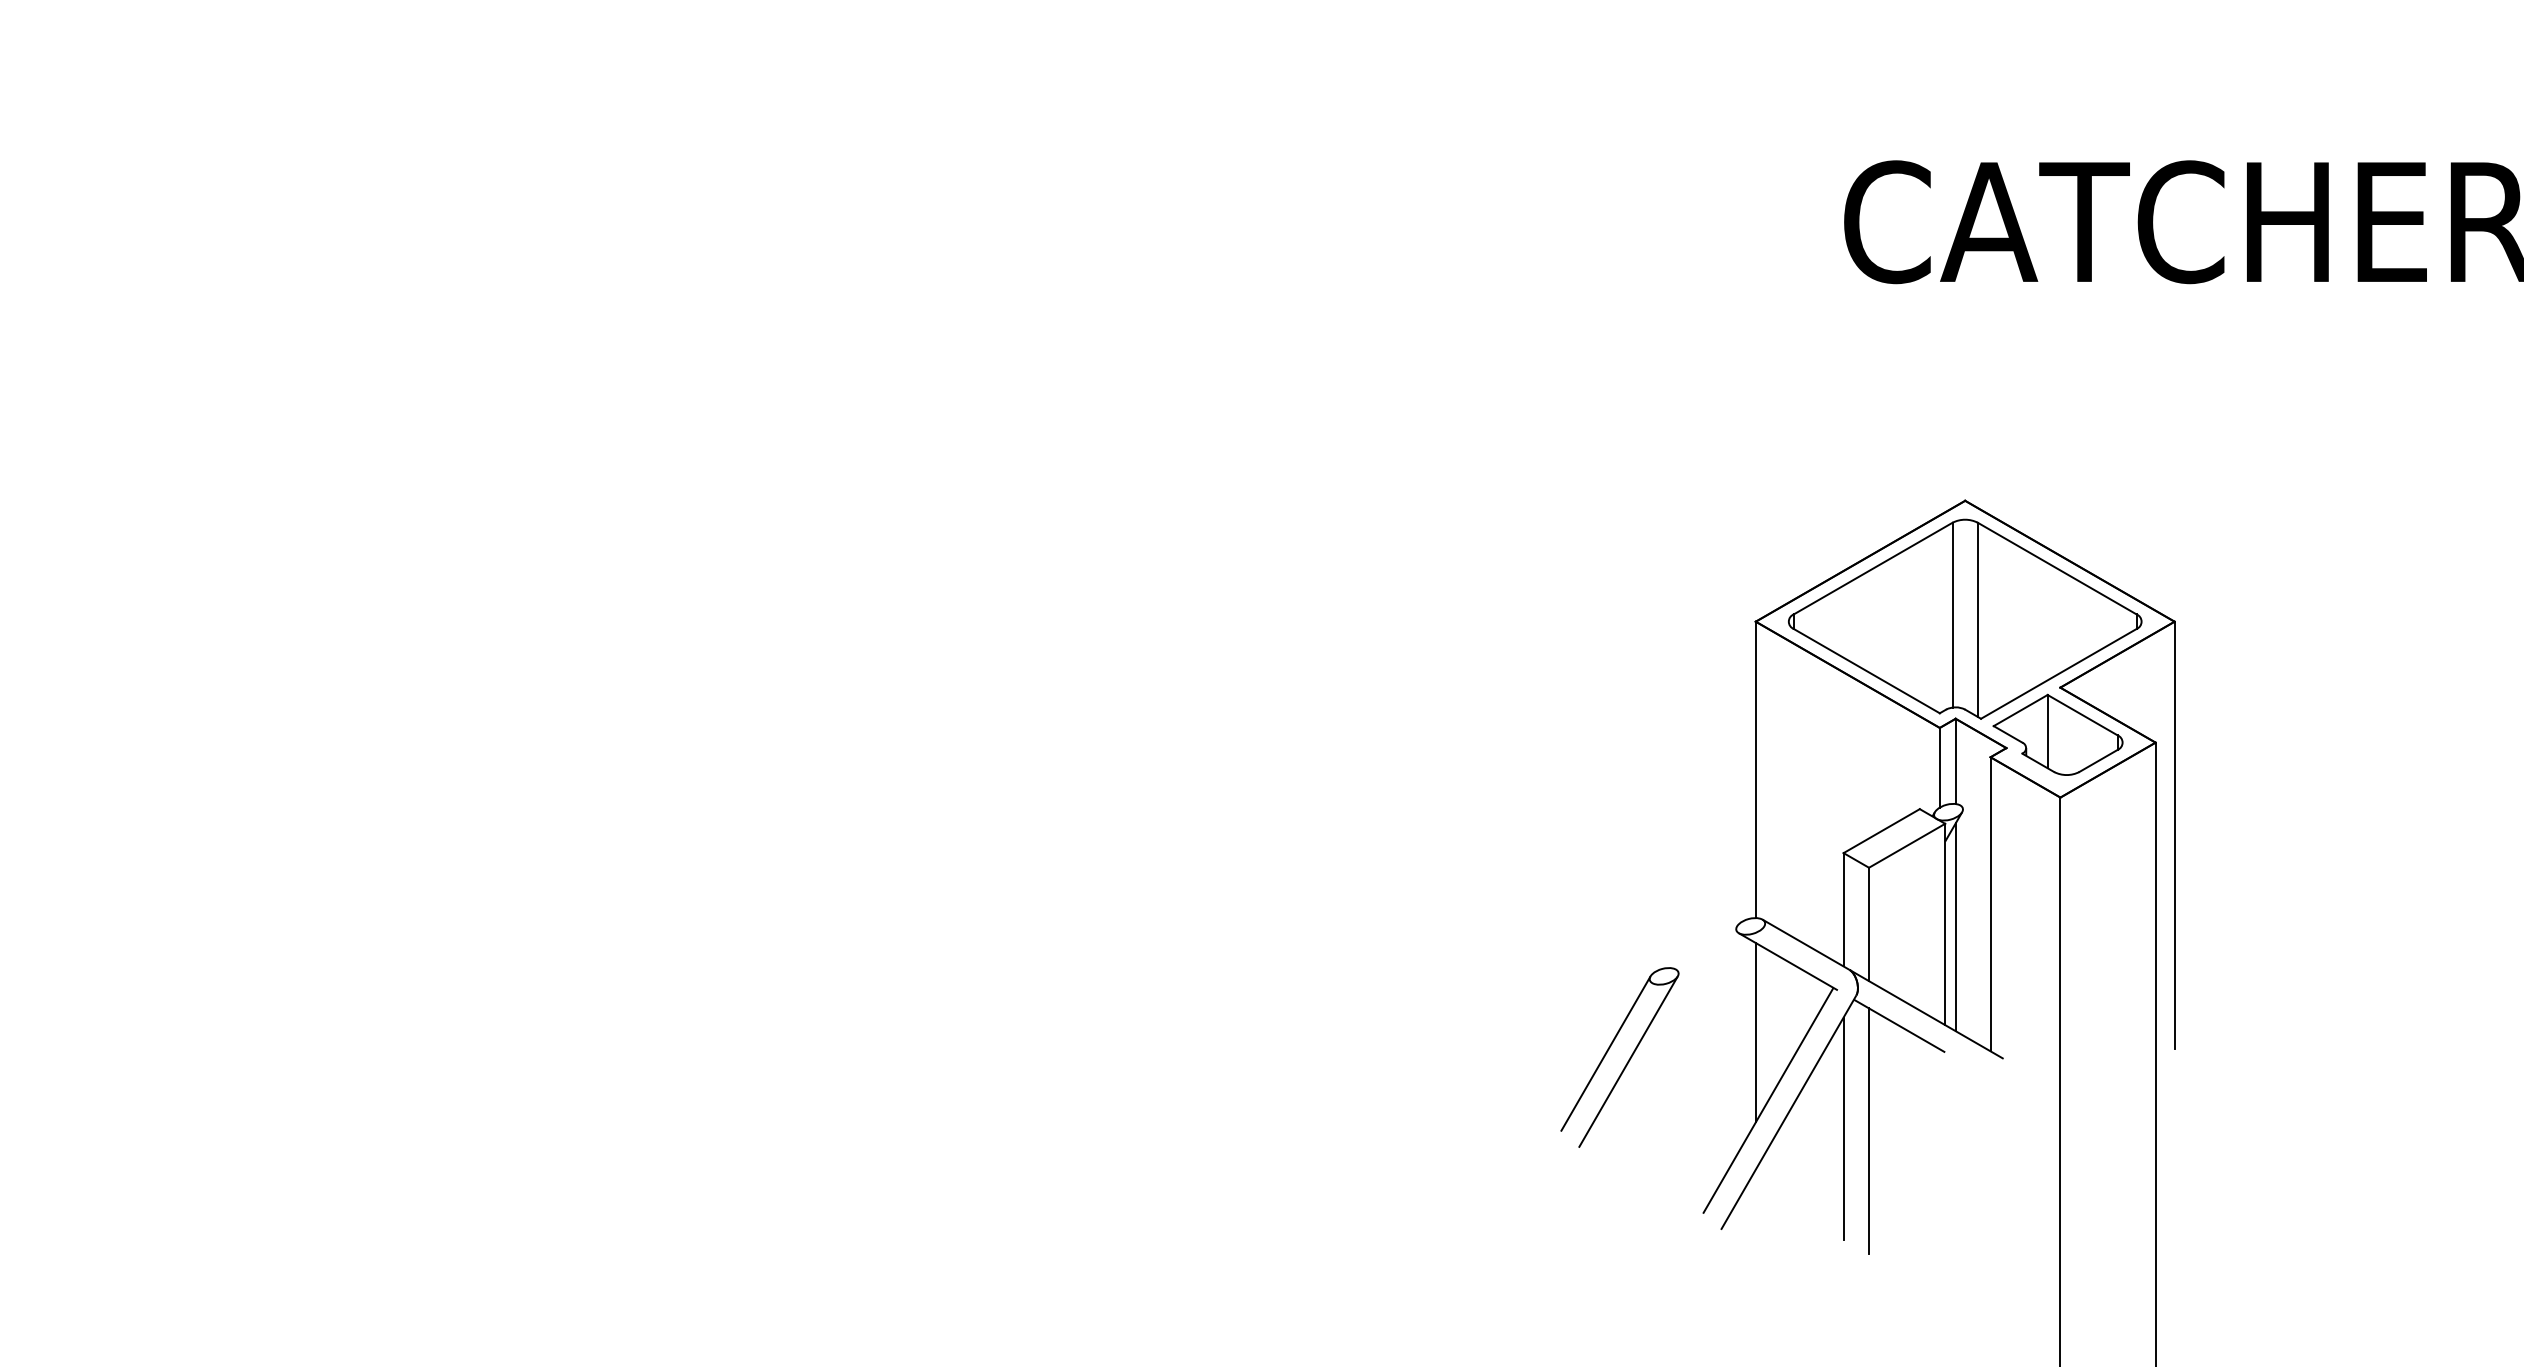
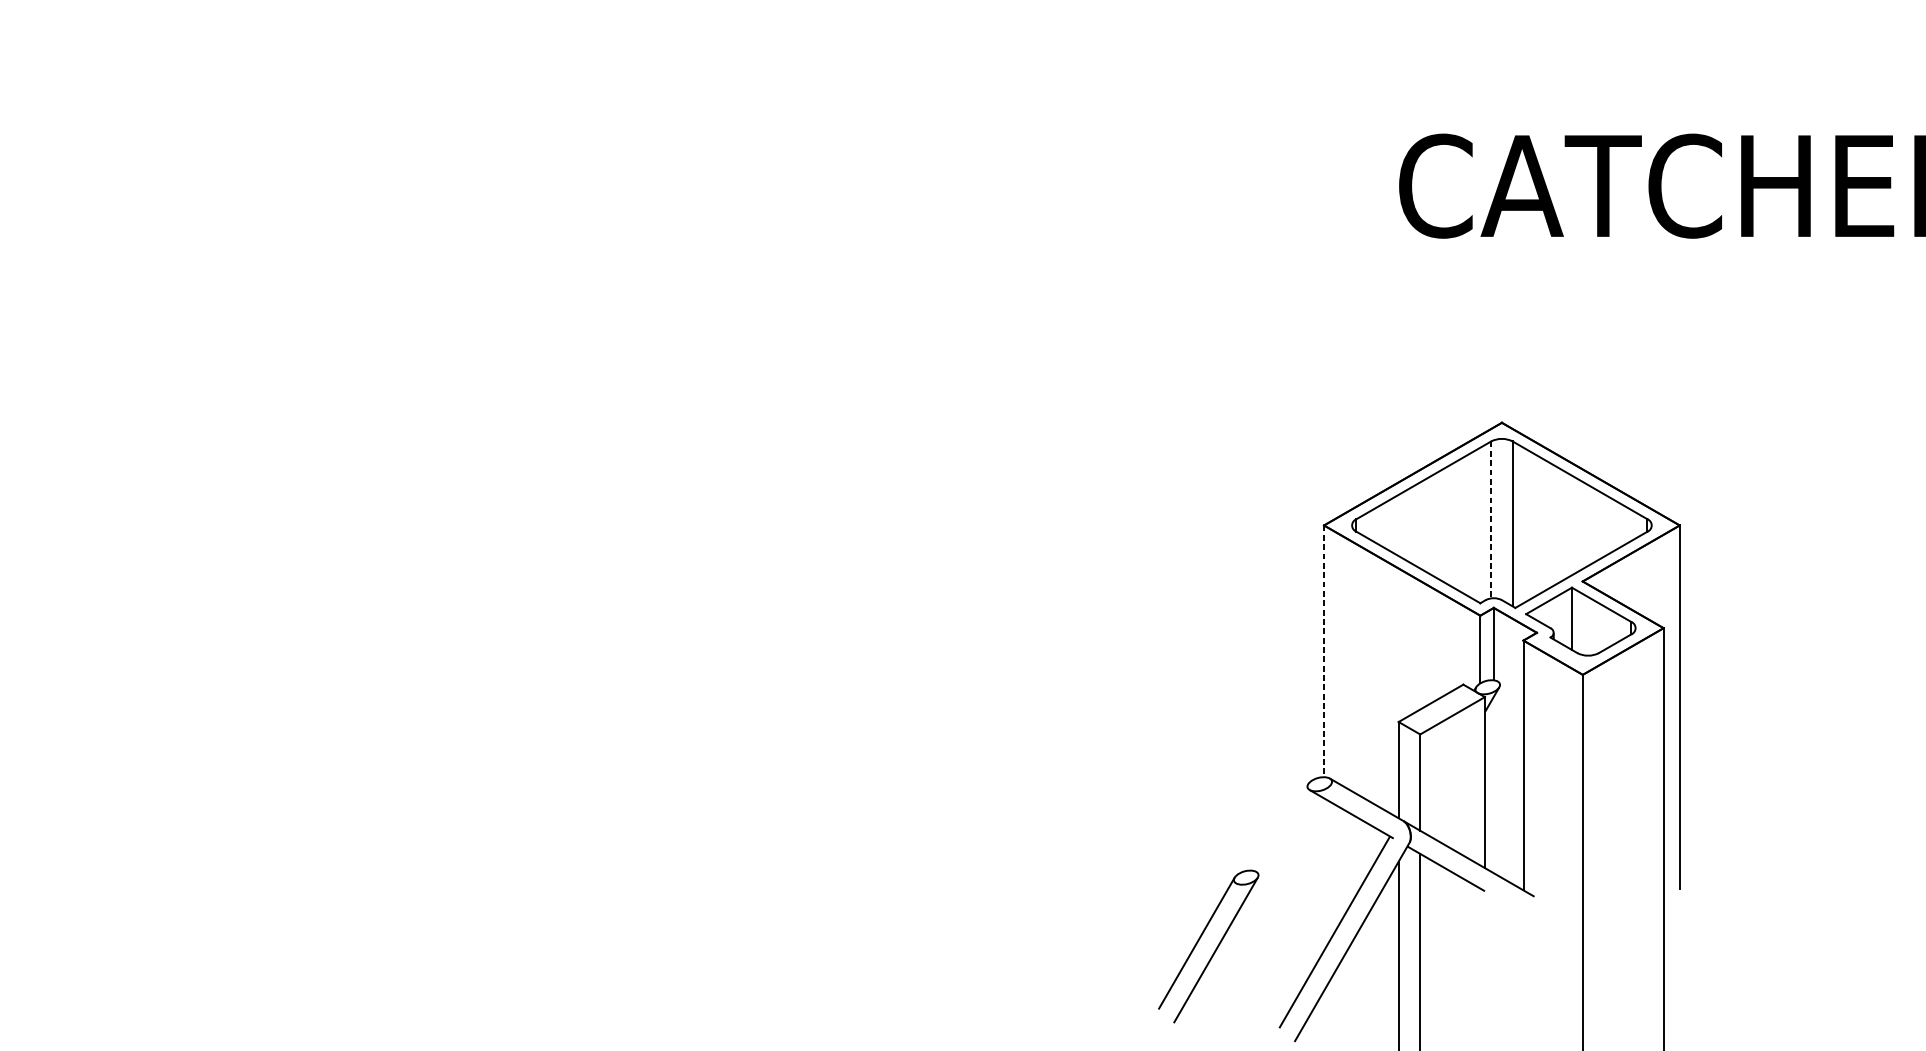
line: (1952, 615) -> (1491, 520), solid -> dashed
line: (1755, 770) -> (1323, 651), solid -> dashed
line: (1955, 927) -> (1493, 785), removed
line: (1755, 1032) -> (1323, 874), removed
part: (1627, 1061) -> (1215, 949), moved

